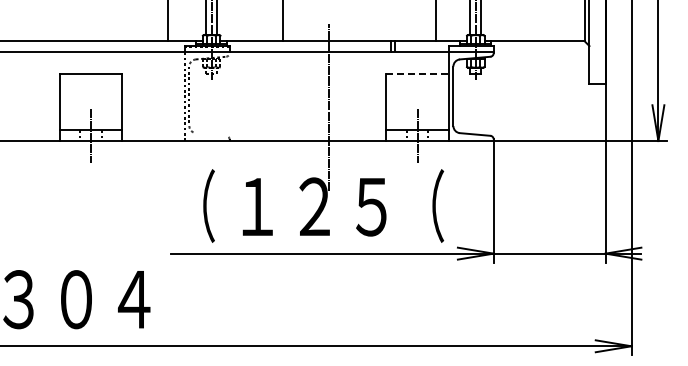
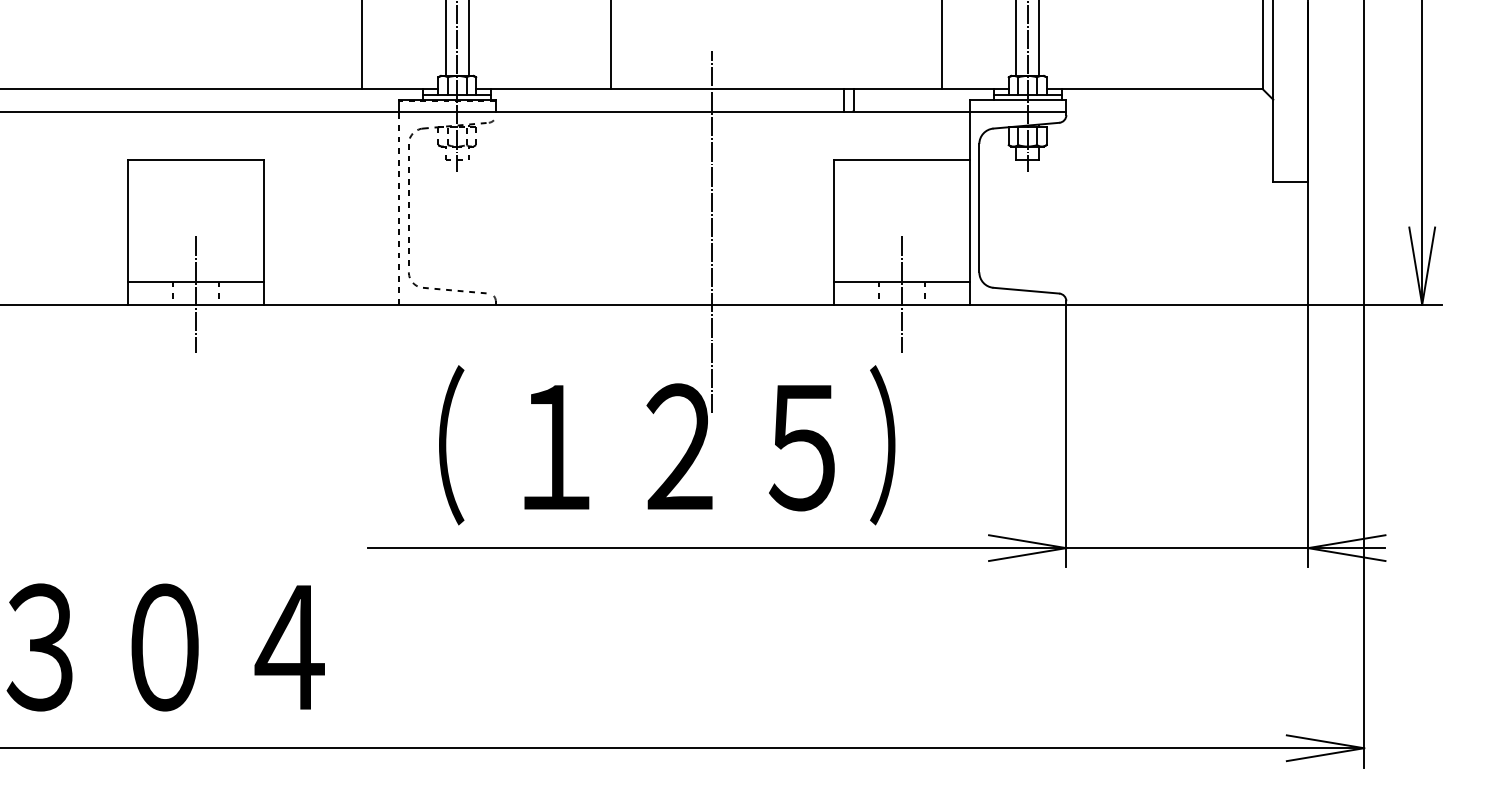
line: (418, 73) -> (903, 158), dashed -> solid
line: (210, 134) -> (454, 290), added
text: (423, 205) -> (914, 444), （ -> ）

